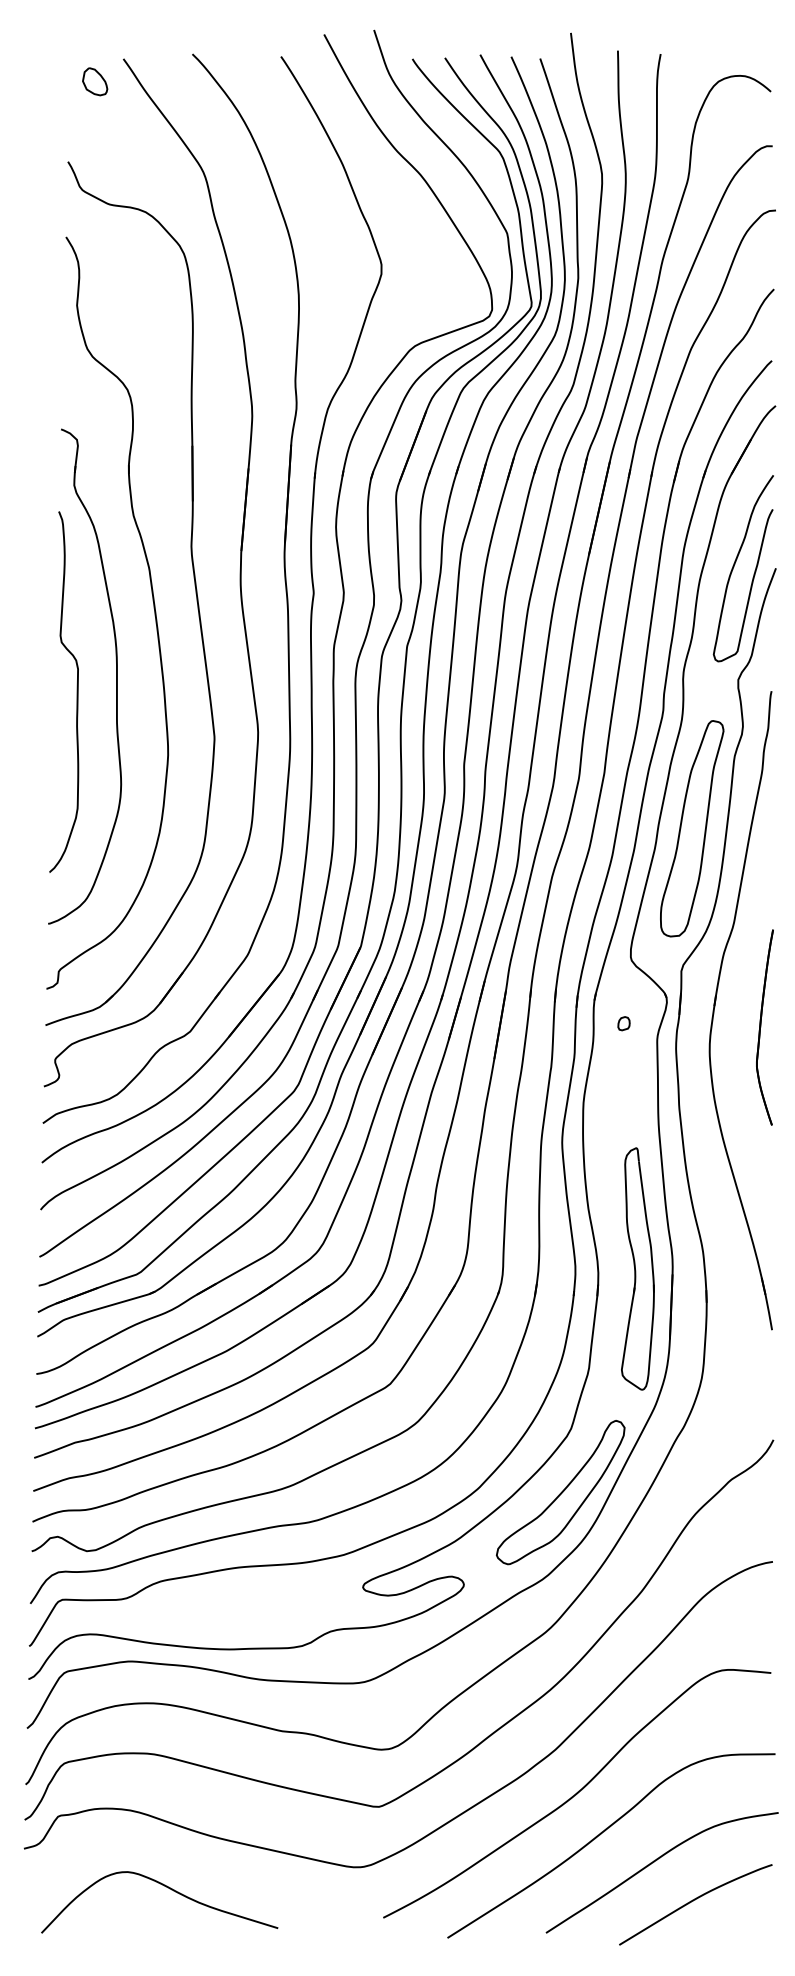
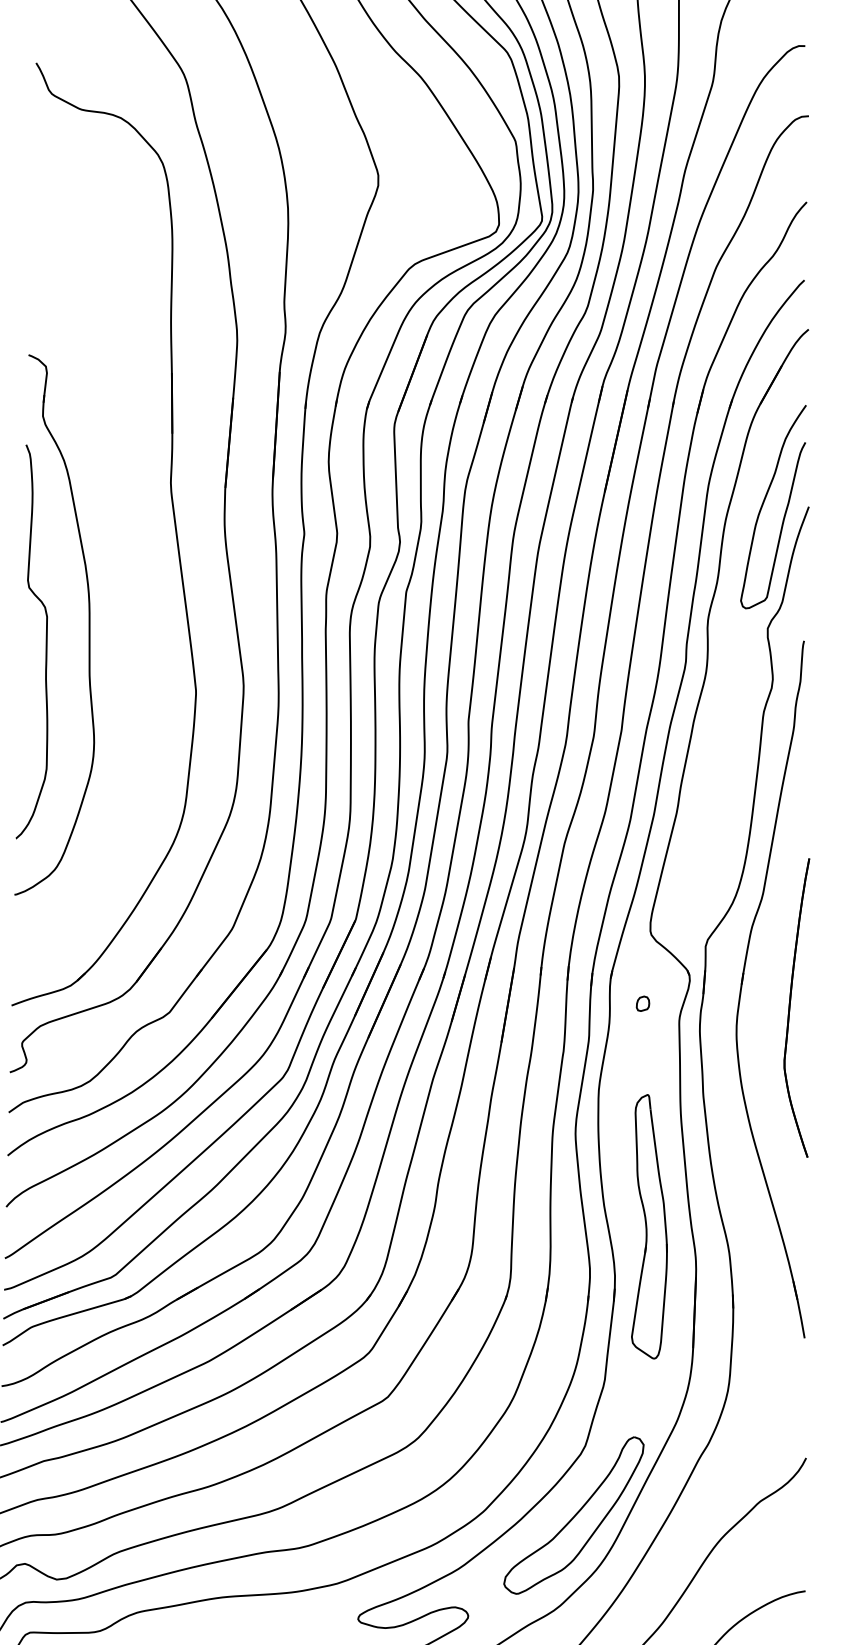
part: (153, 608) -> (129, 550), removed
part: (692, 828) -> (717, 790), removed
part: (764, 1027) -> (796, 1007), size x1.4
part: (637, 1268) -> (649, 1226), moved

